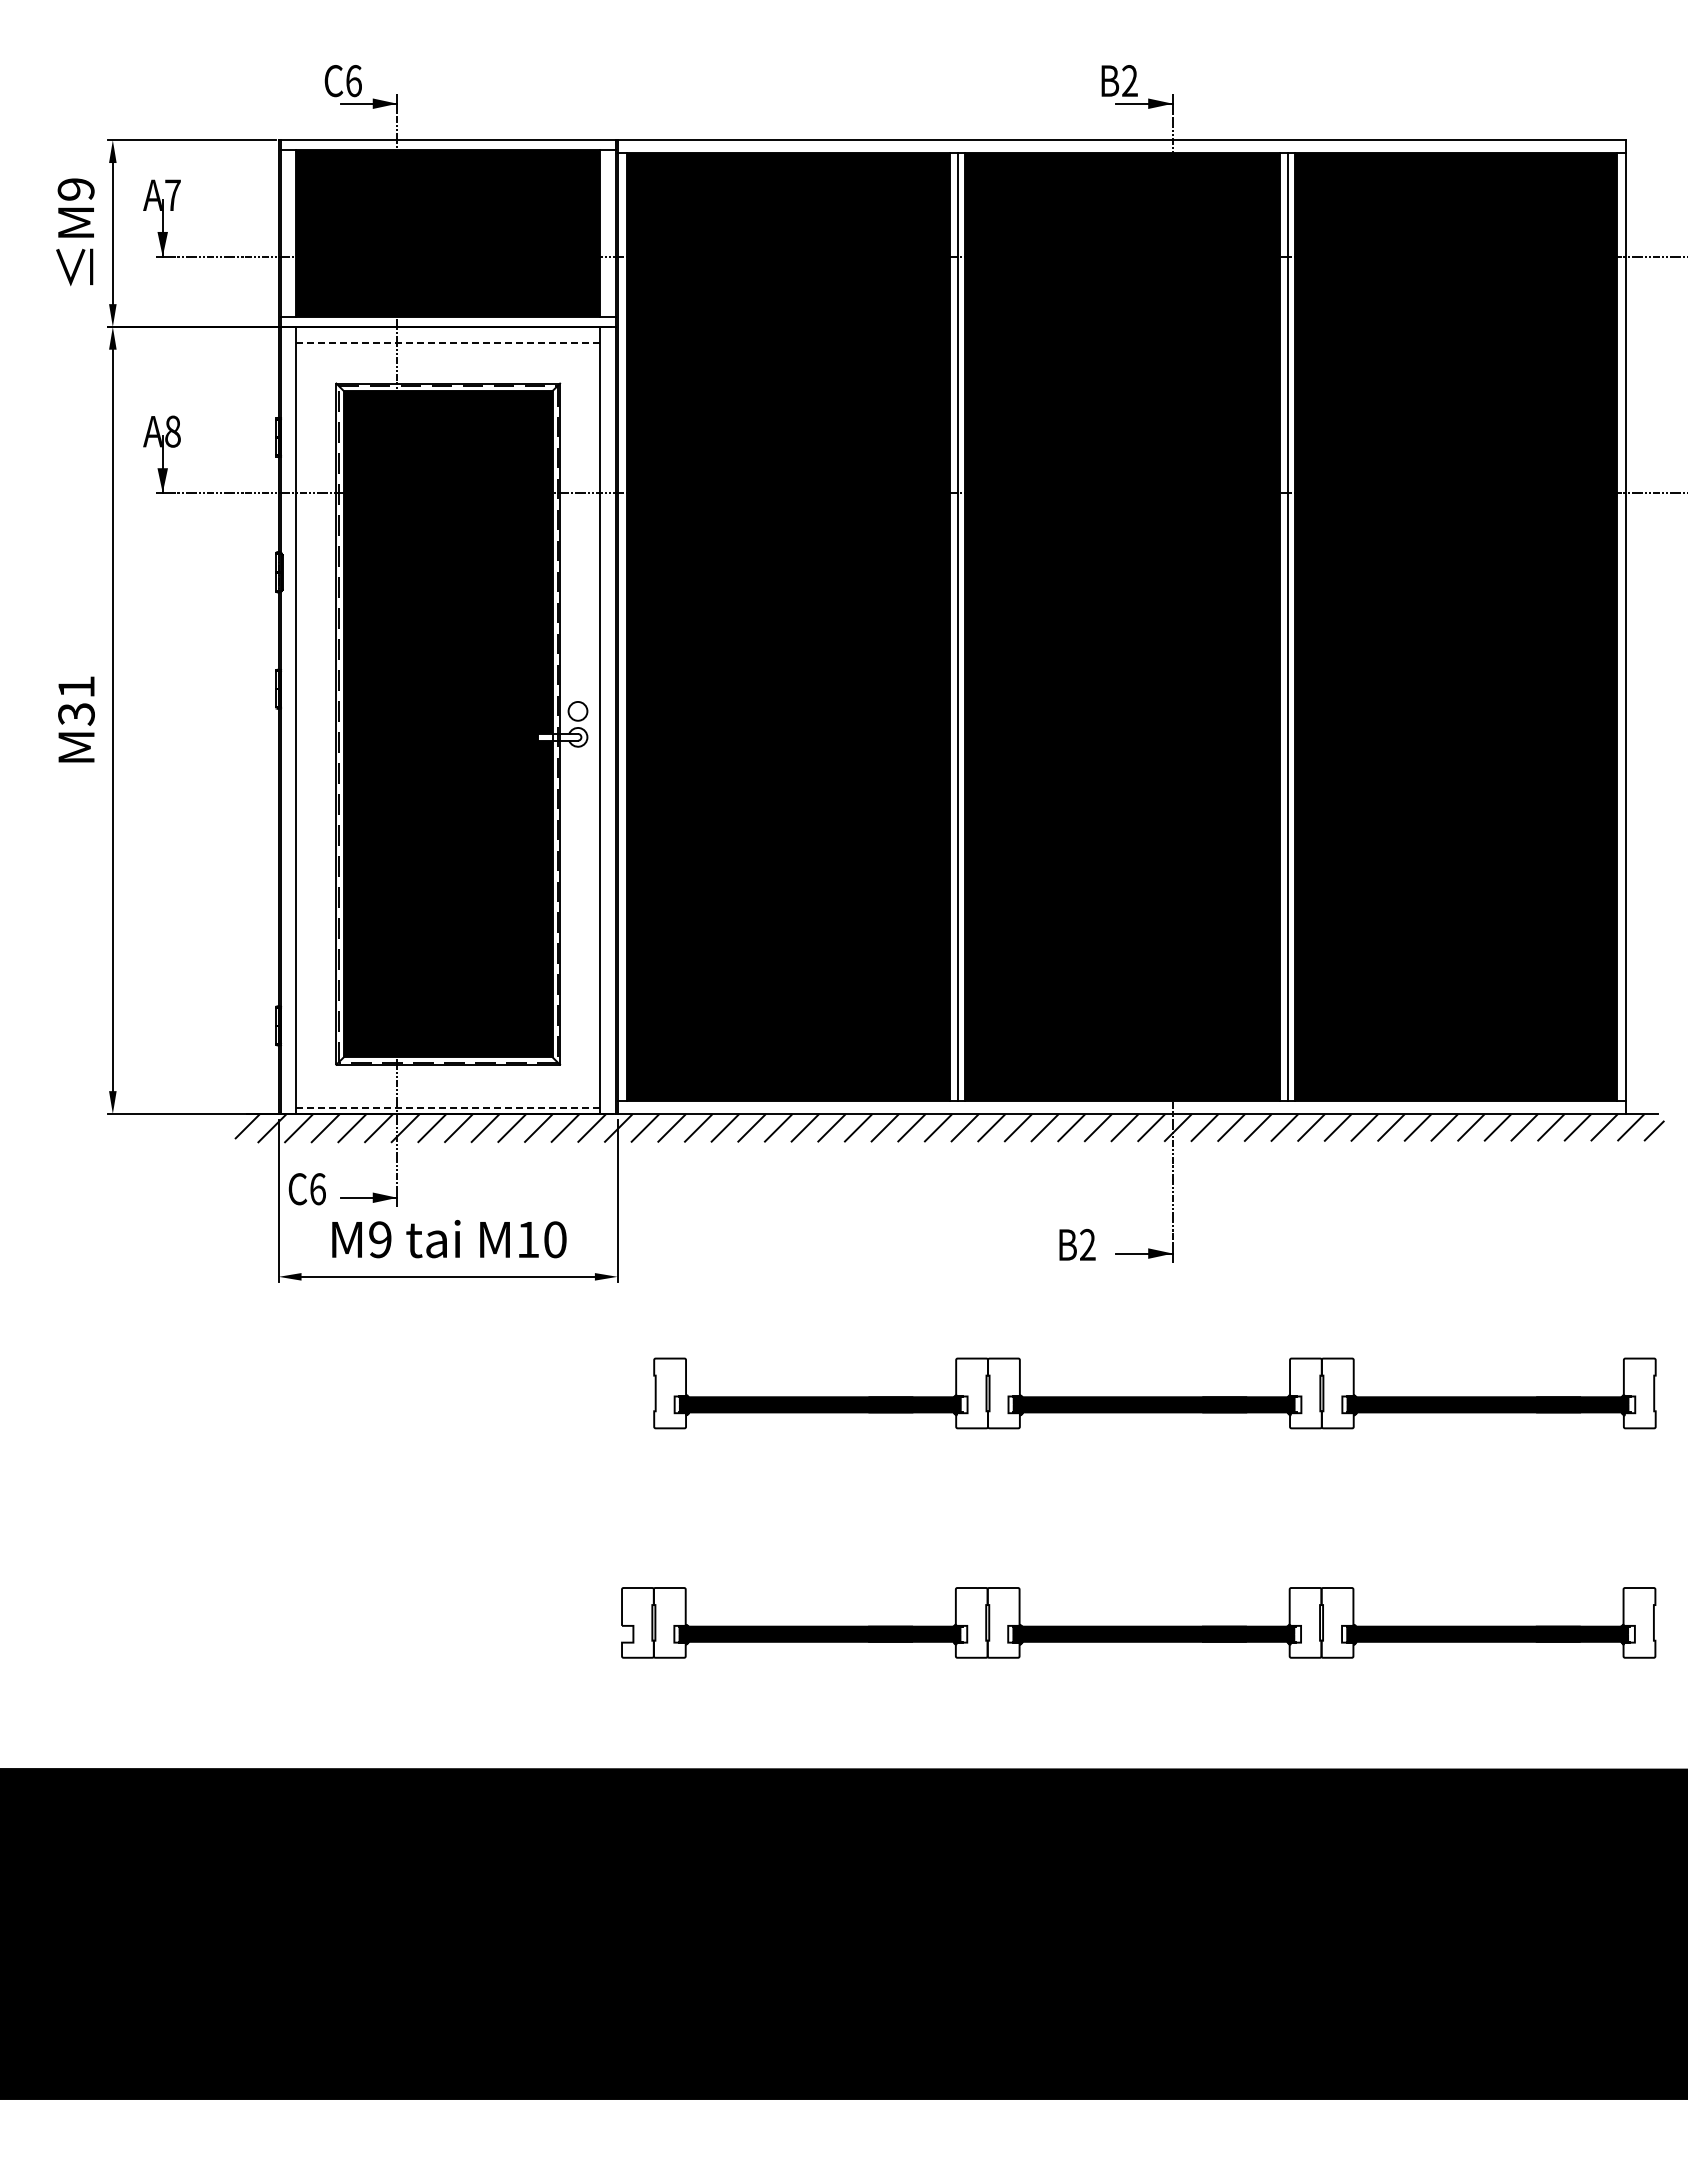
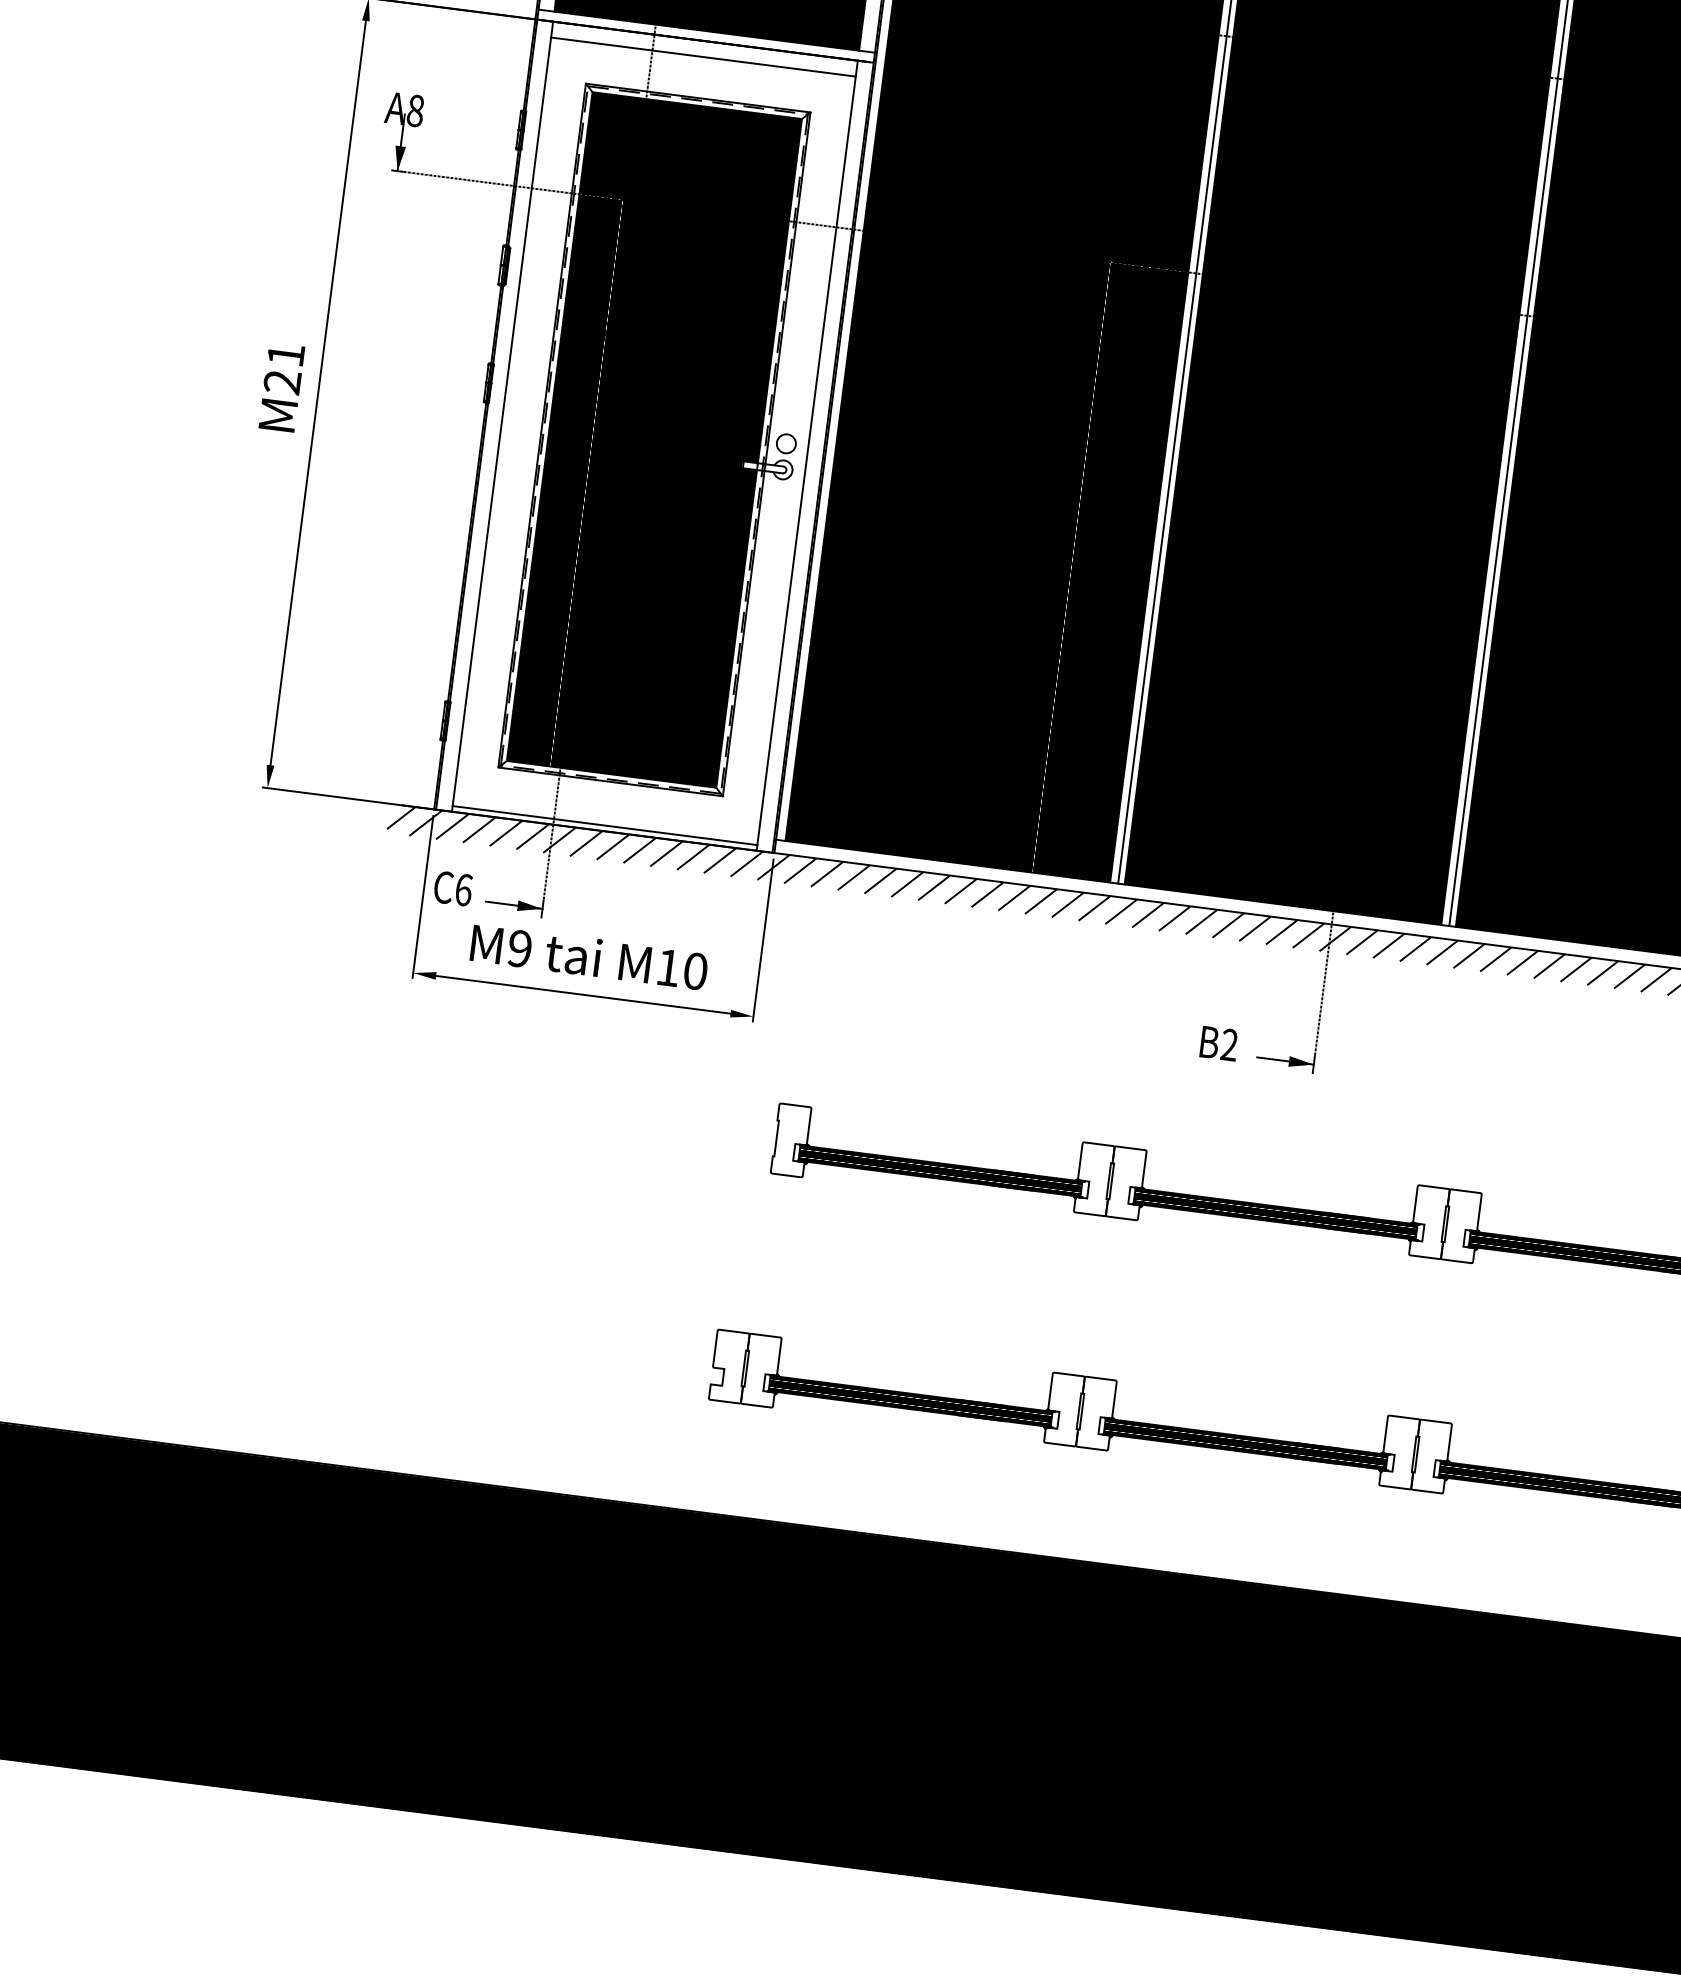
line: (448, 342) -> (703, 56), dashed -> solid
text: (76, 714) -> (282, 382), M31 -> M21
line: (448, 1108) -> (605, 825), dashed -> solid

